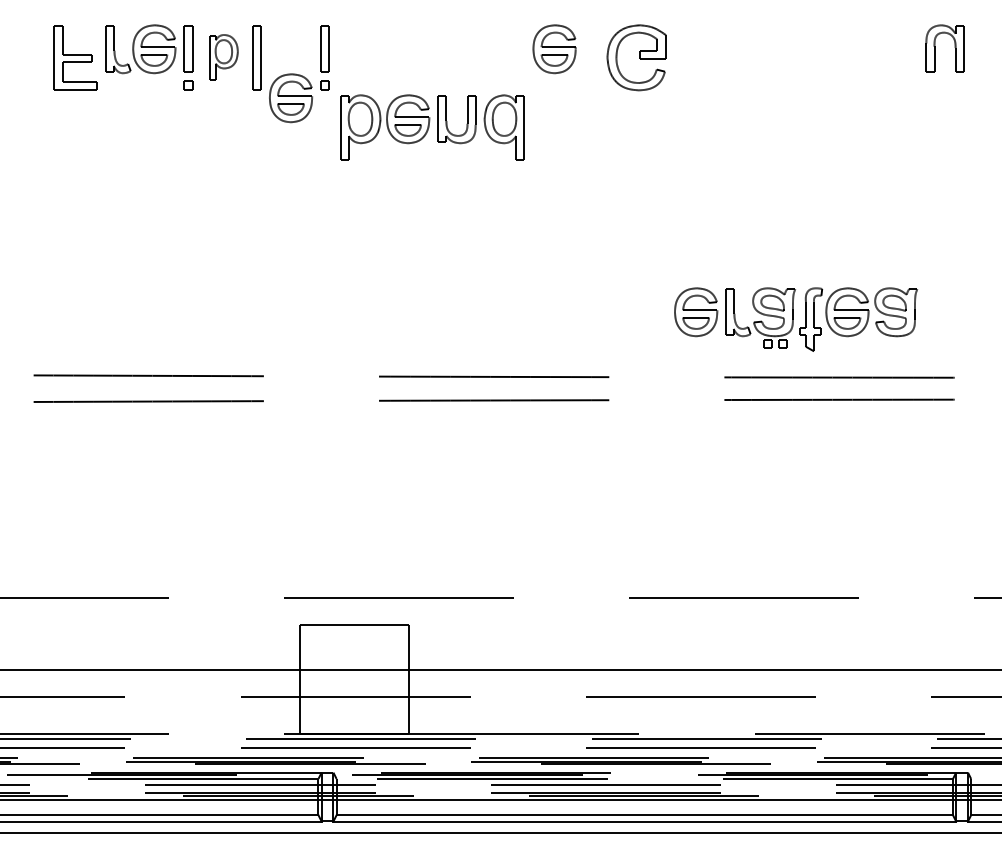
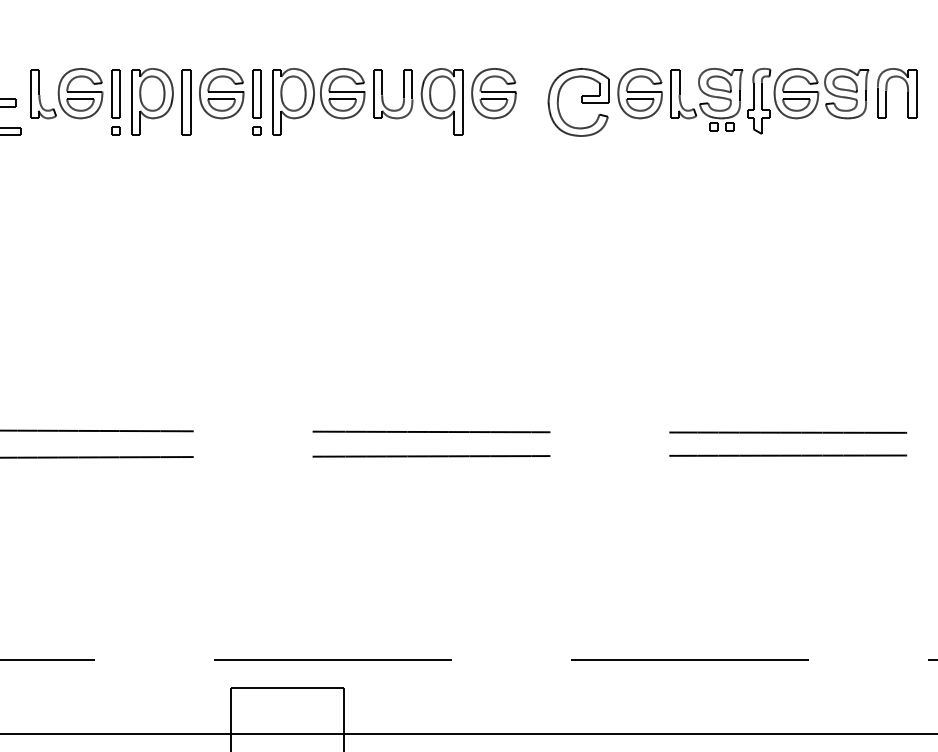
part: (223, 57) -> (152, 102), size x1.43
part: (290, 98) -> (221, 93), moved
part: (432, 127) -> (367, 102), moved
part: (796, 319) -> (743, 101), moved

